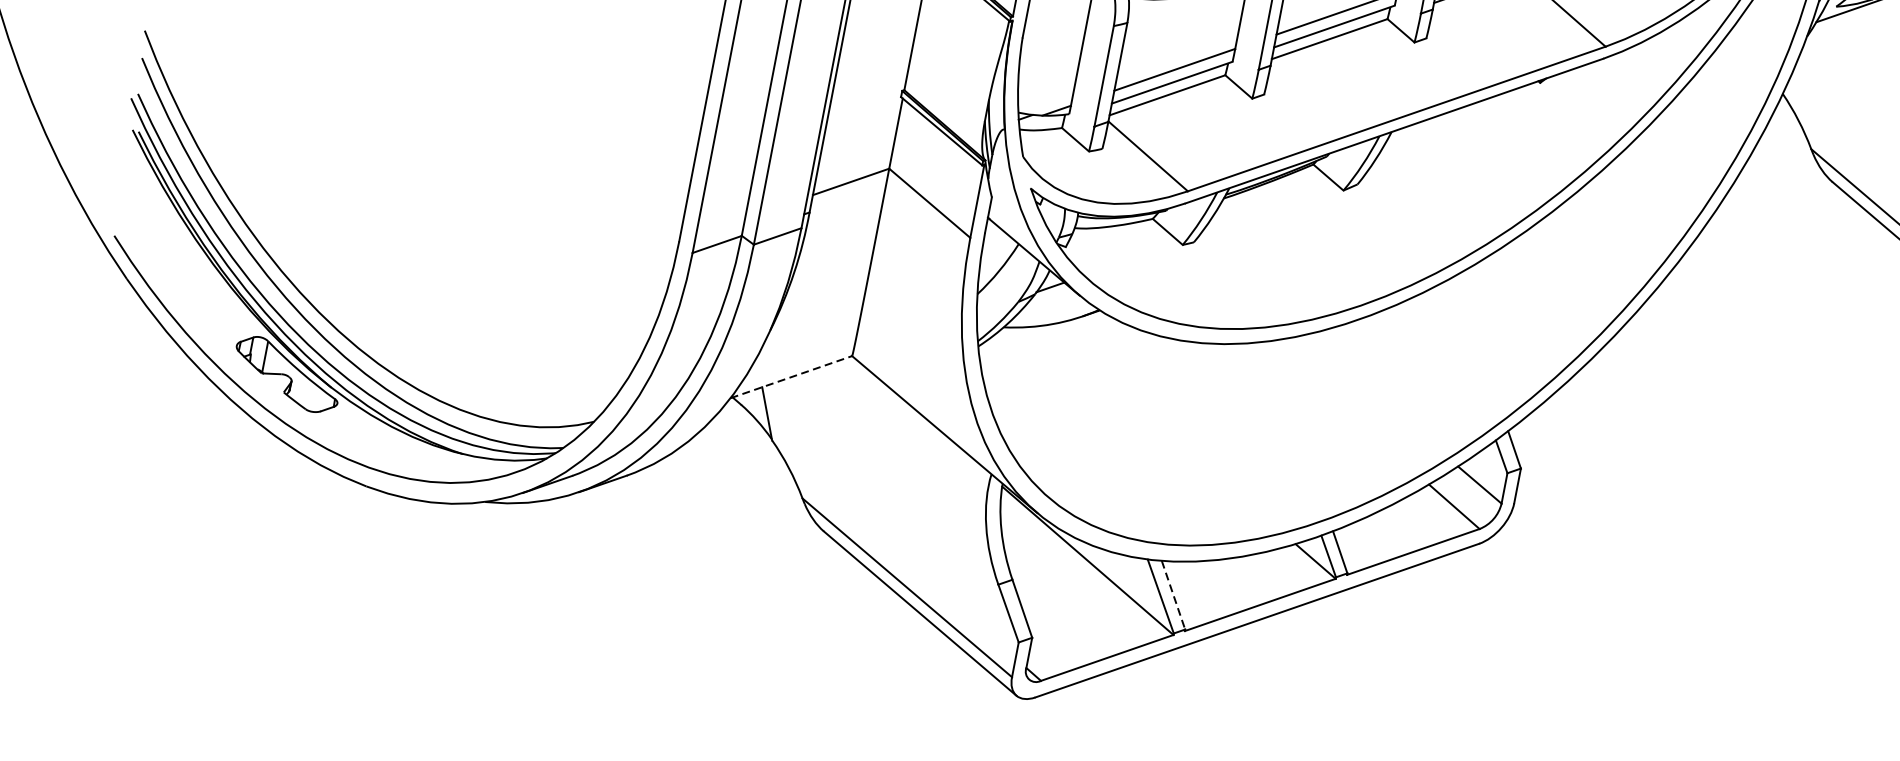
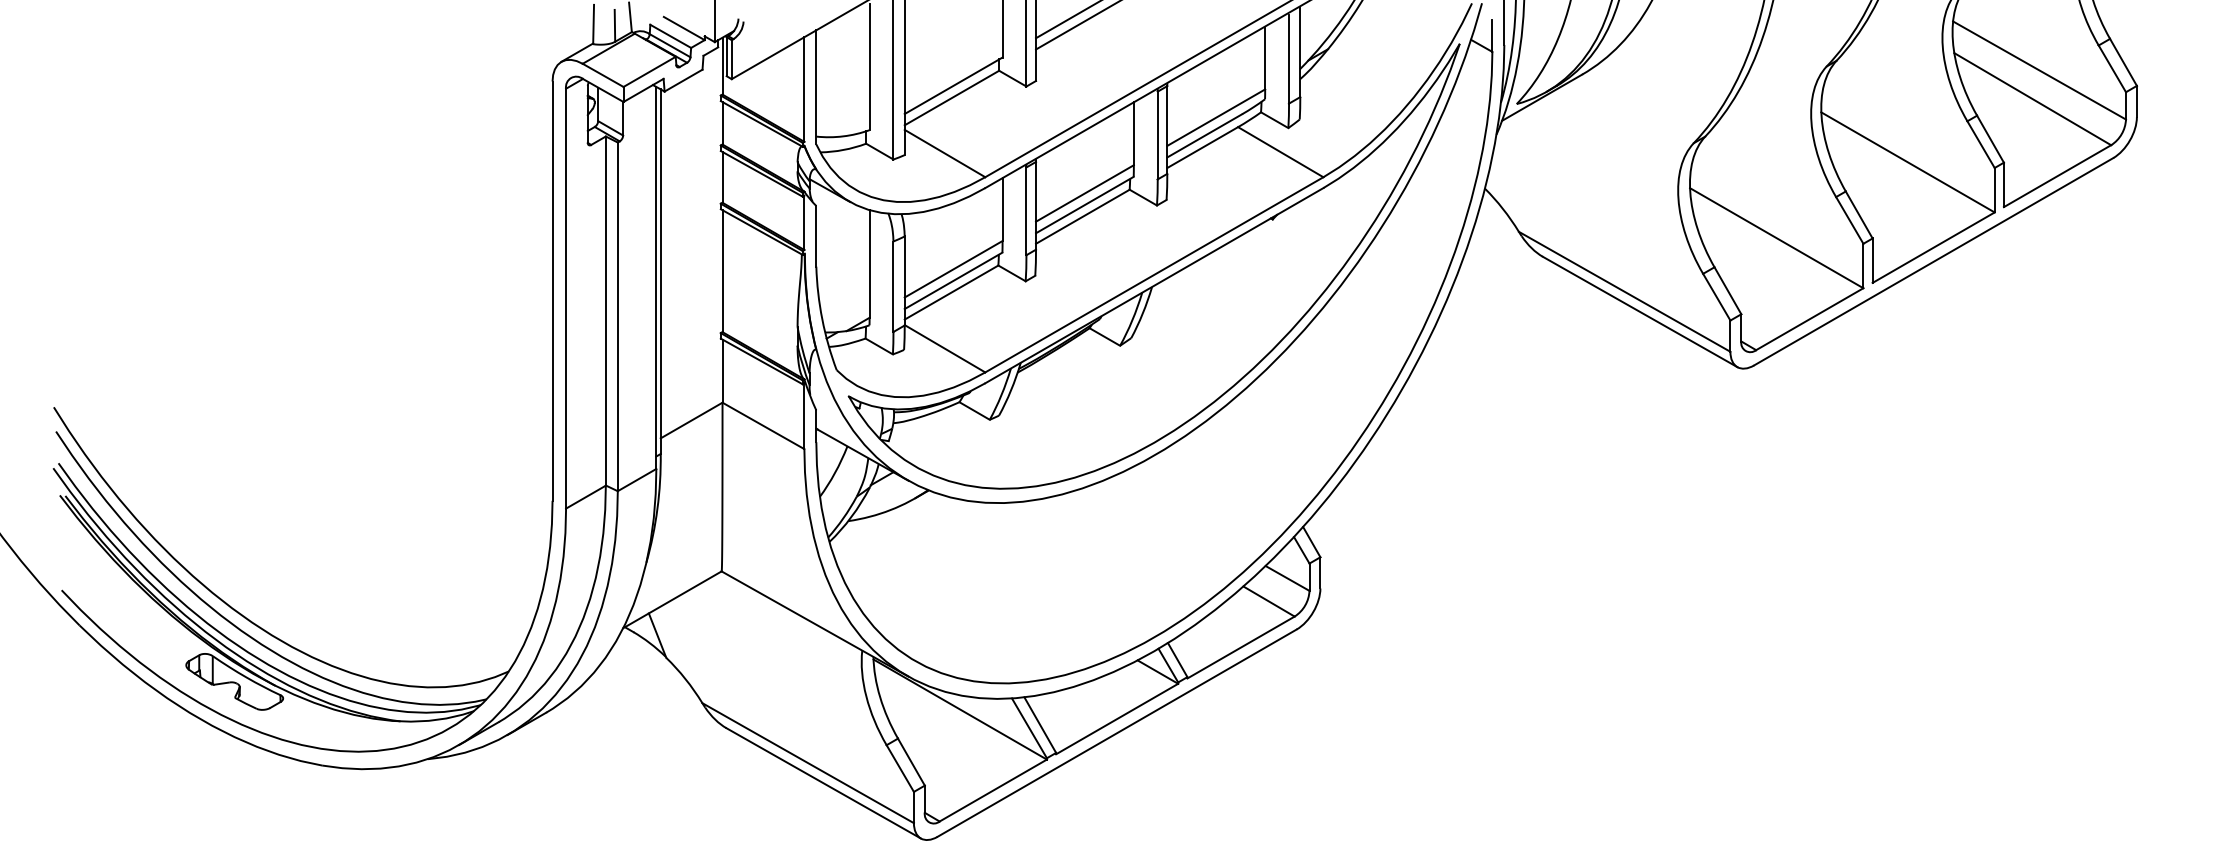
line: (791, 376) -> (672, 599), dashed -> solid
line: (1173, 595) -> (1040, 725), dashed -> solid

